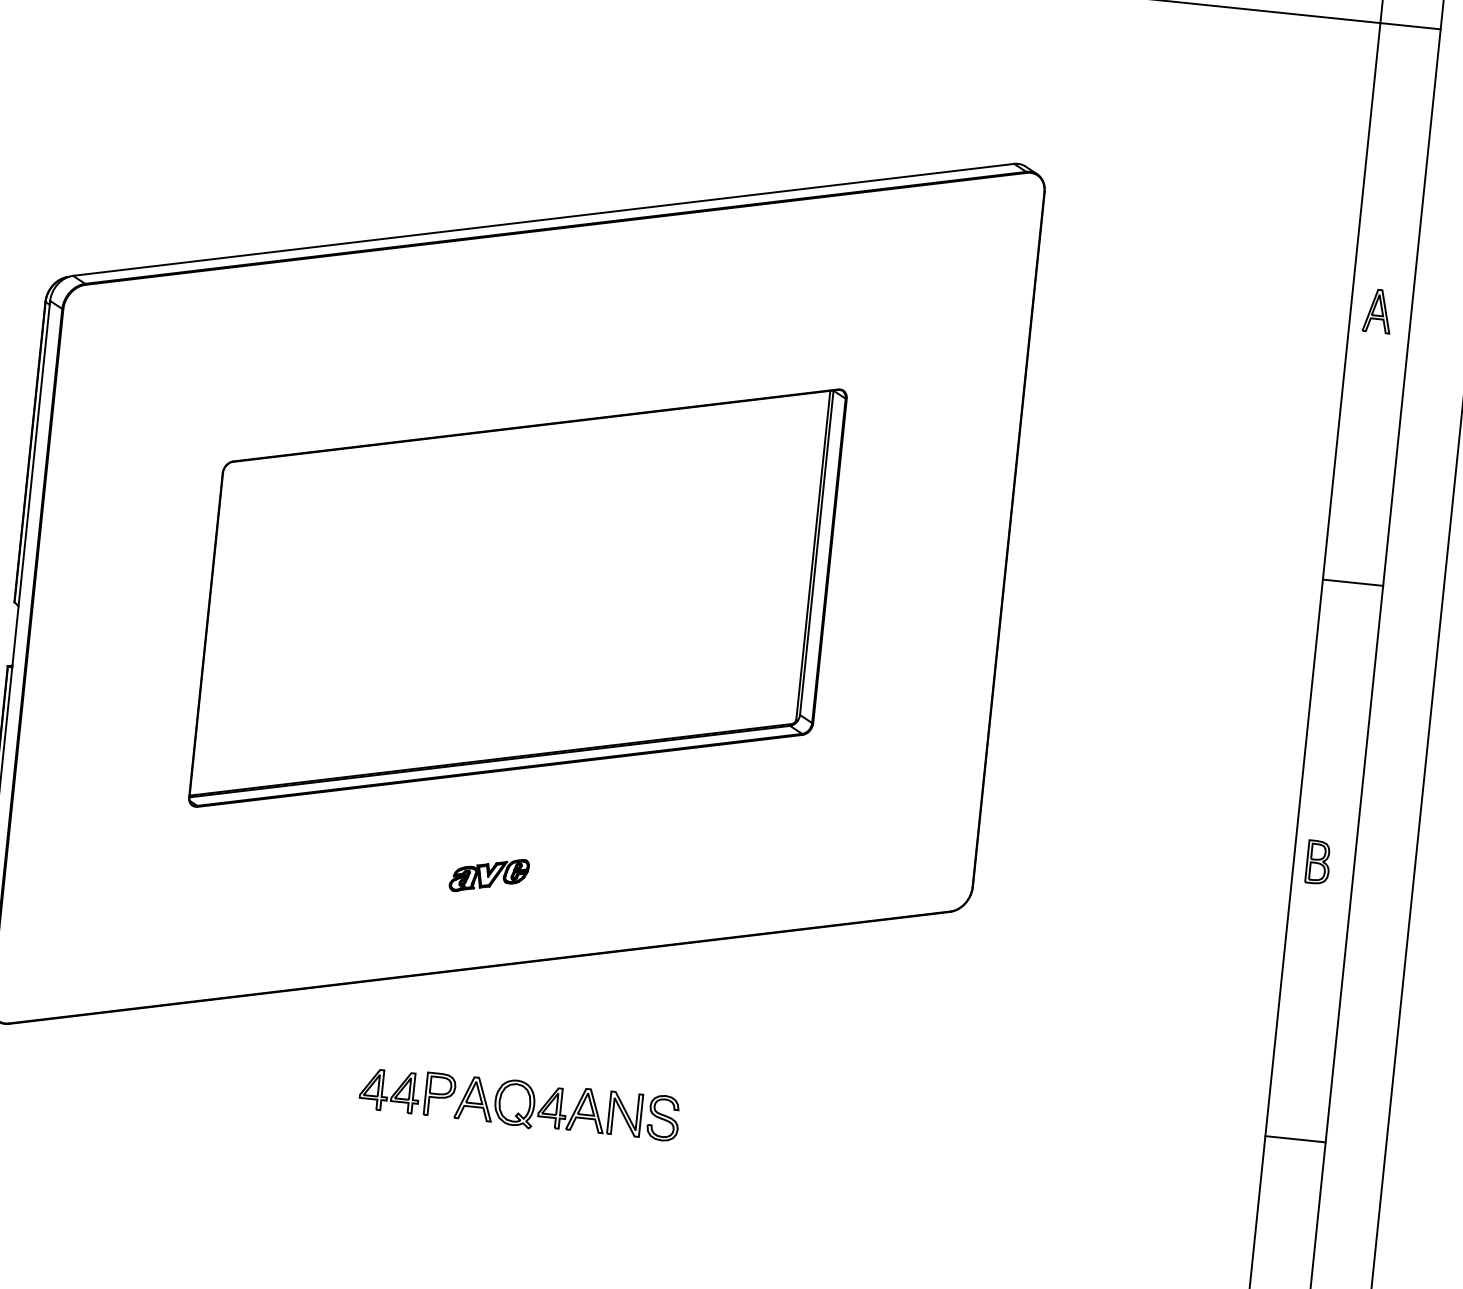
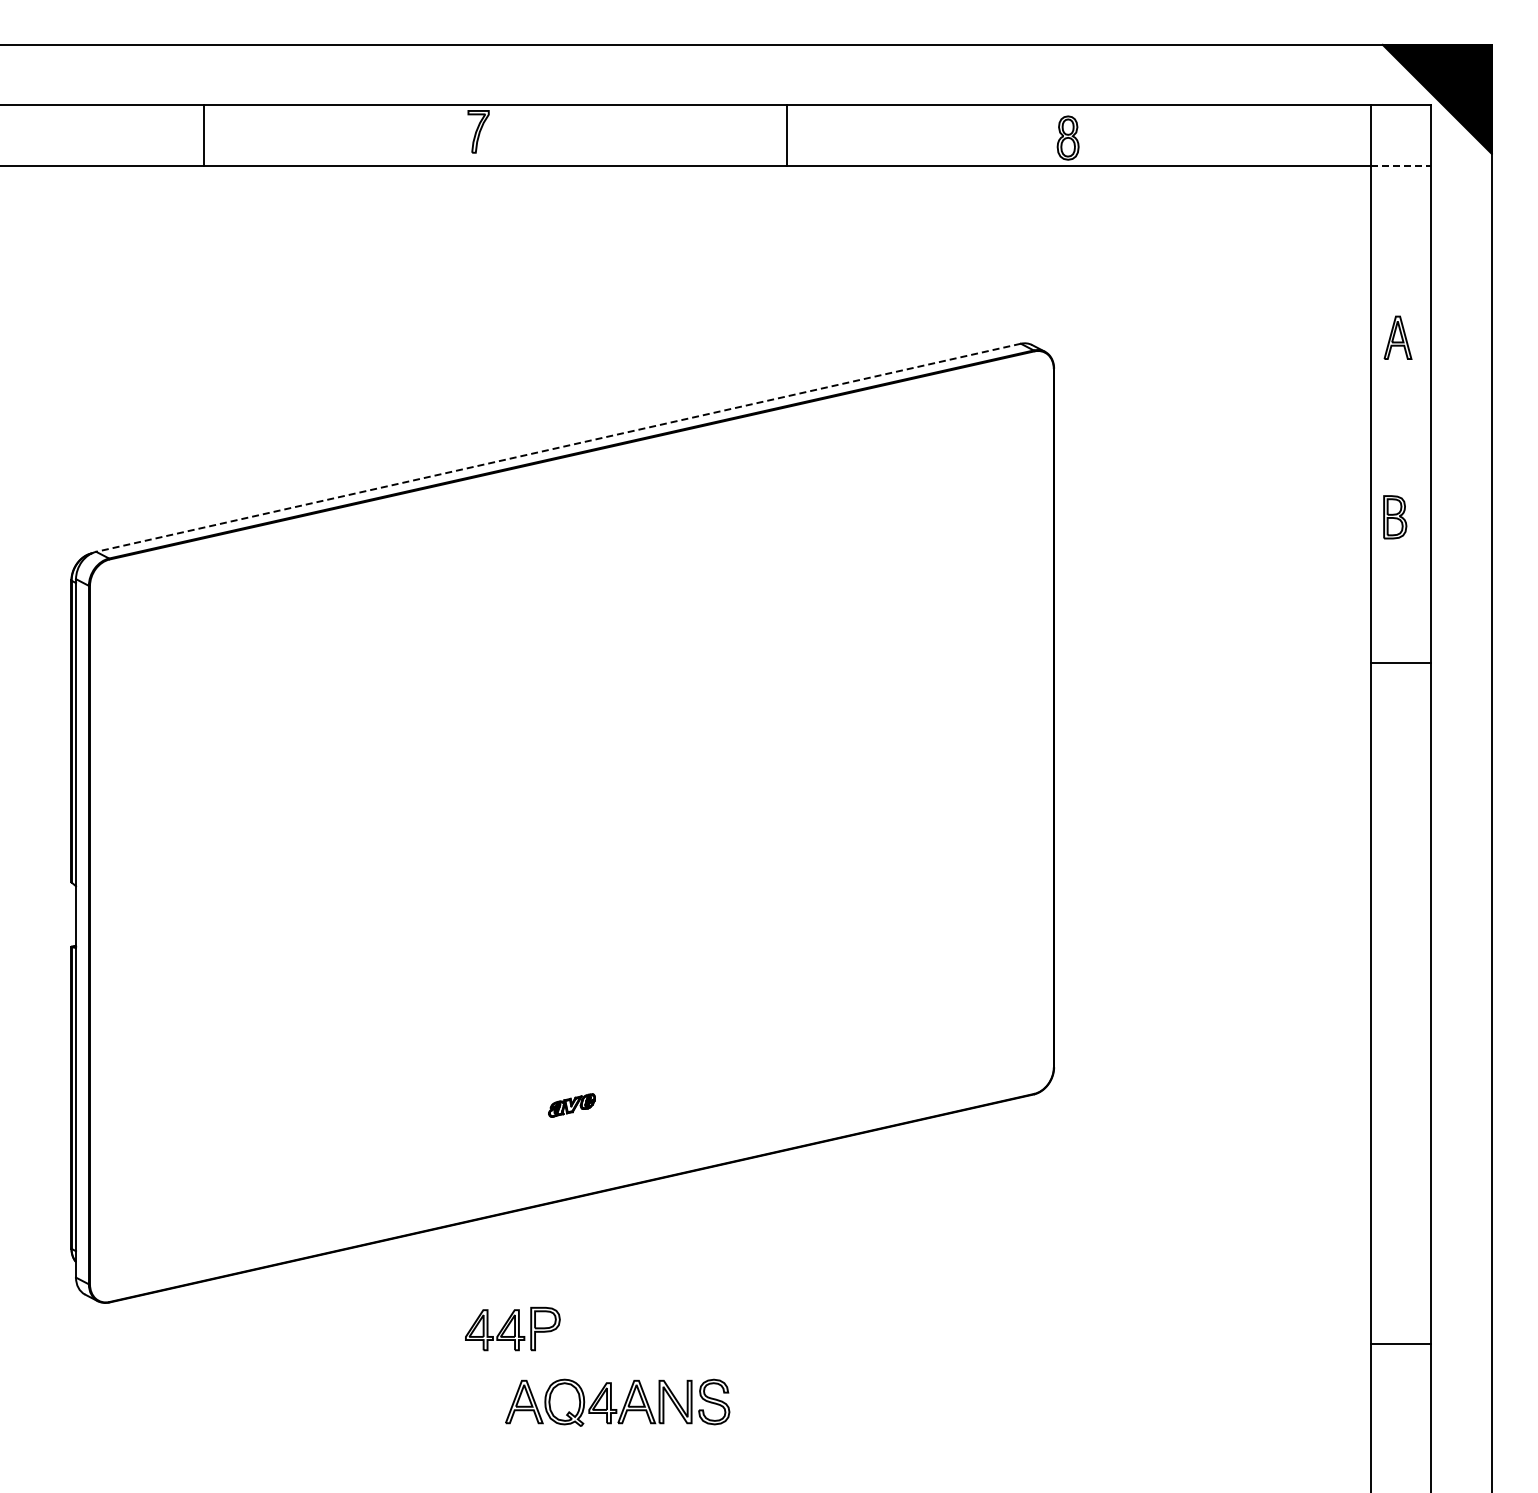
line: (1411, 26) -> (1401, 166), solid -> dashed
line: (543, 219) -> (558, 447), solid -> dashed
part: (1377, 310) -> (1397, 337), moved
line: (1352, 582) -> (1400, 662), moved
part: (517, 597) -> (571, 826), removed
part: (1318, 862) -> (1395, 517), moved
part: (488, 875) -> (571, 1105), size x0.6
part: (567, 1108) -> (617, 1402), moved
line: (1295, 1139) -> (1400, 1344), moved

